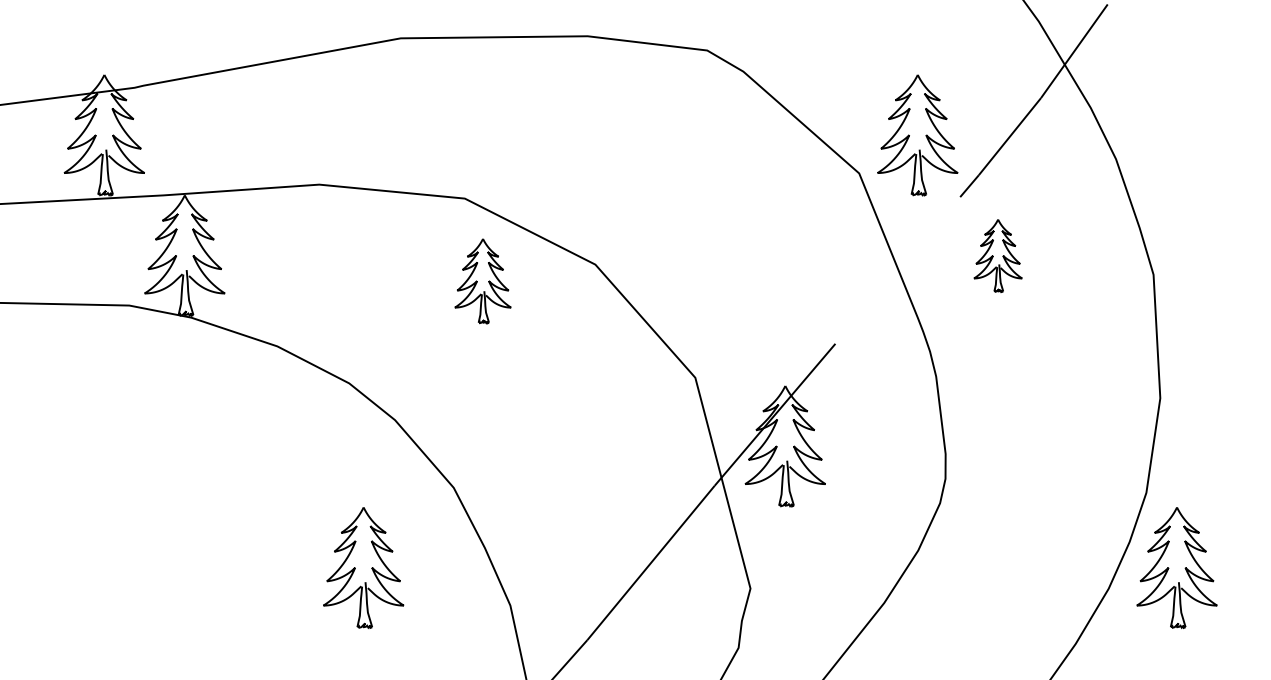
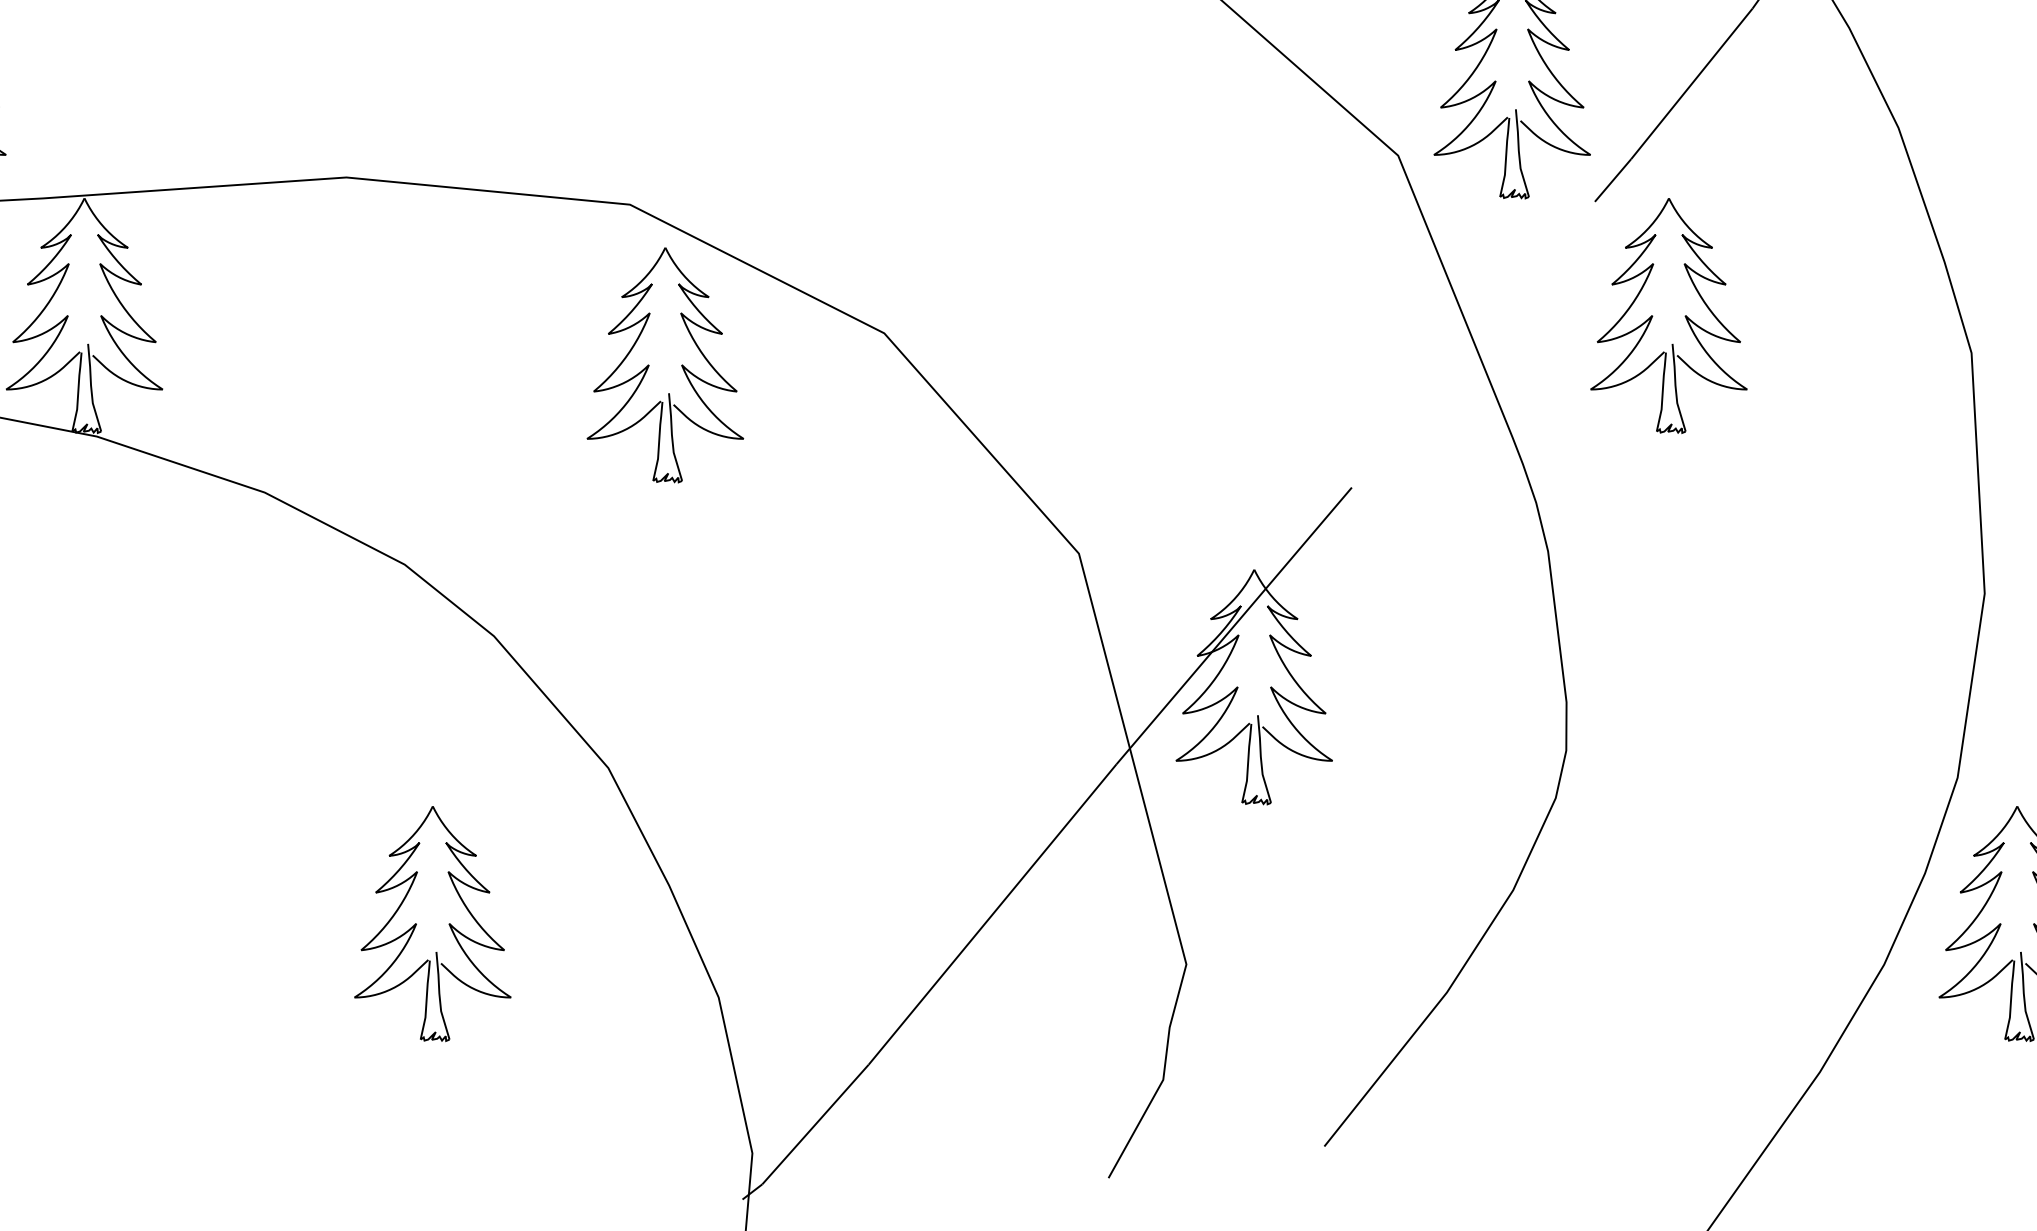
part: (997, 255) -> (1667, 315), size x1.67
part: (482, 281) -> (664, 366), size x1.43

